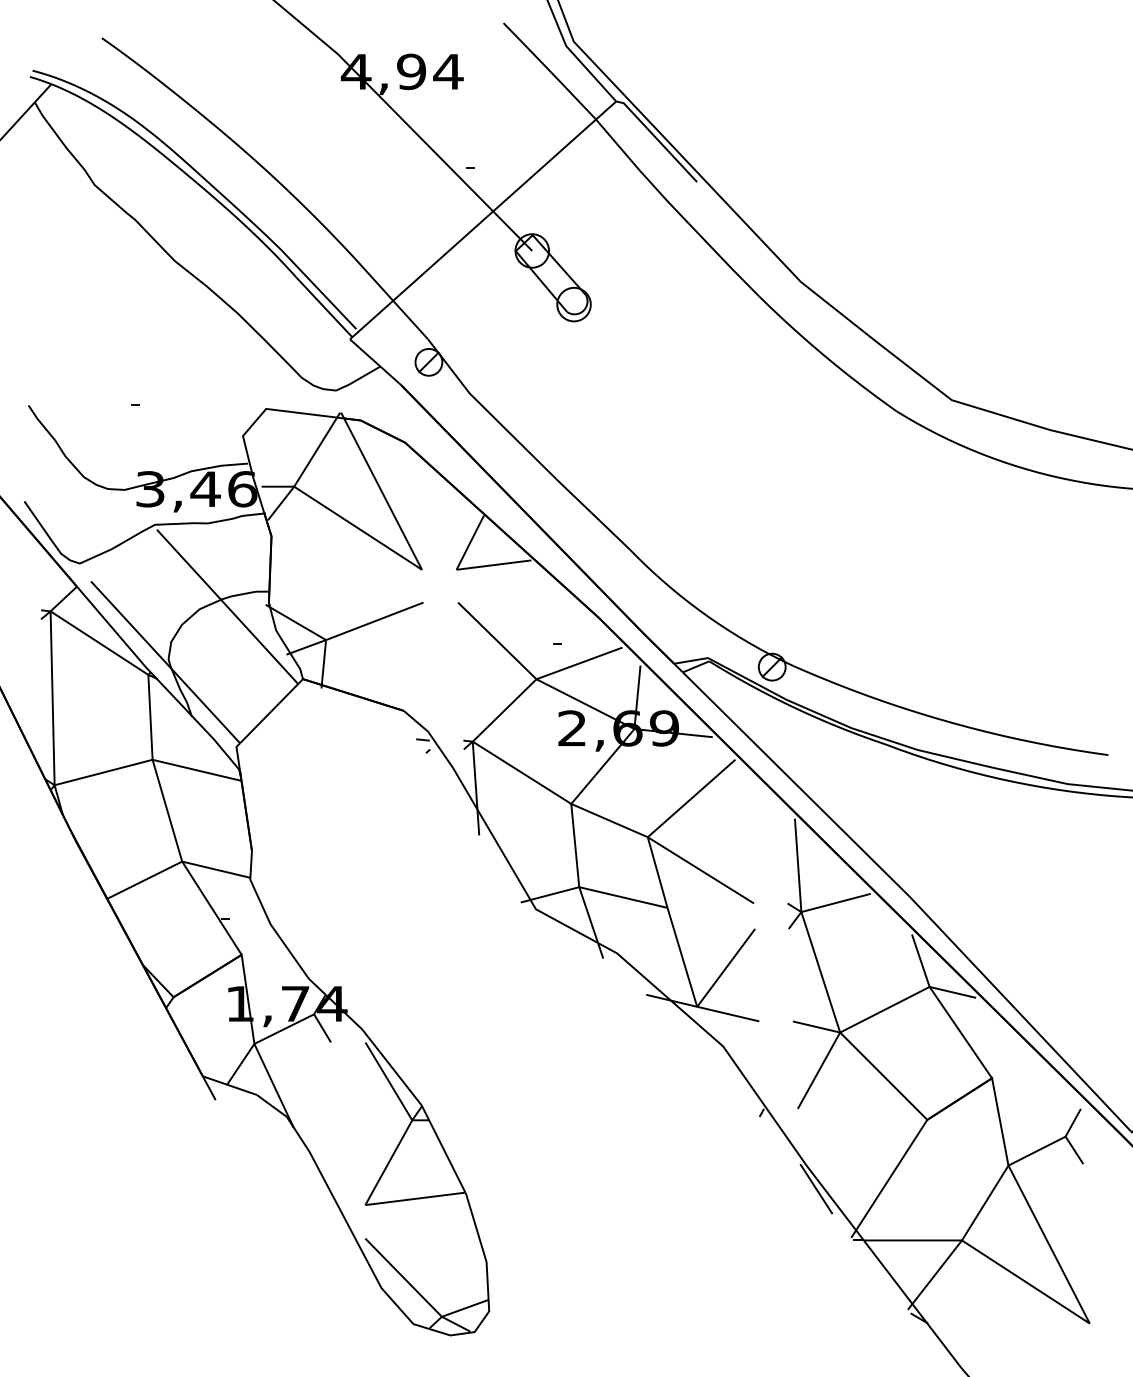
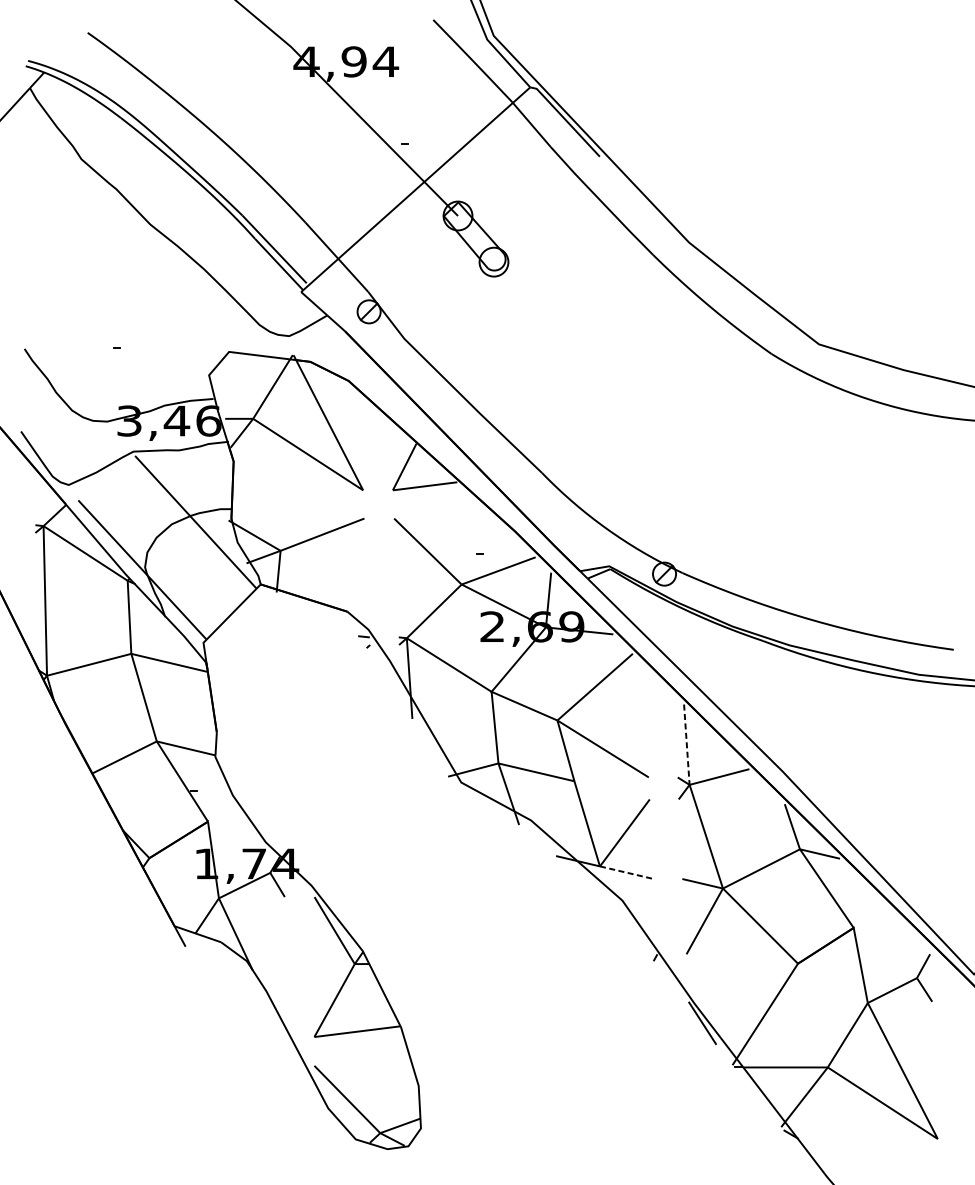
line: (798, 865) -> (687, 744), solid -> dashed
line: (728, 1014) -> (626, 873), solid -> dashed

